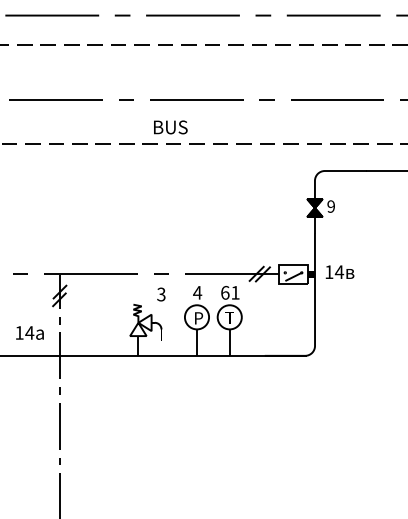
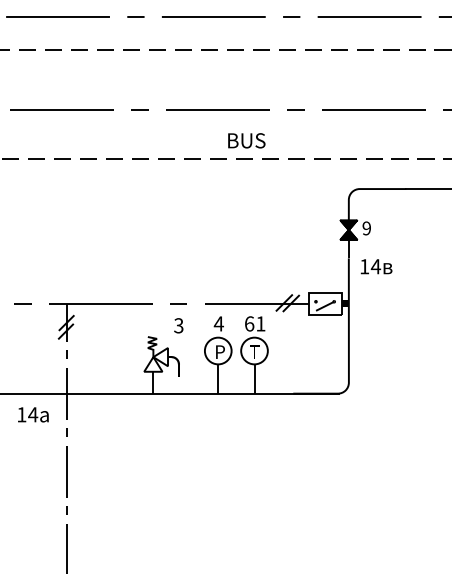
text: (170, 127) -> (246, 140), moved
text: (339, 271) -> (375, 265), moved
text: (29, 332) -> (32, 414), moved

